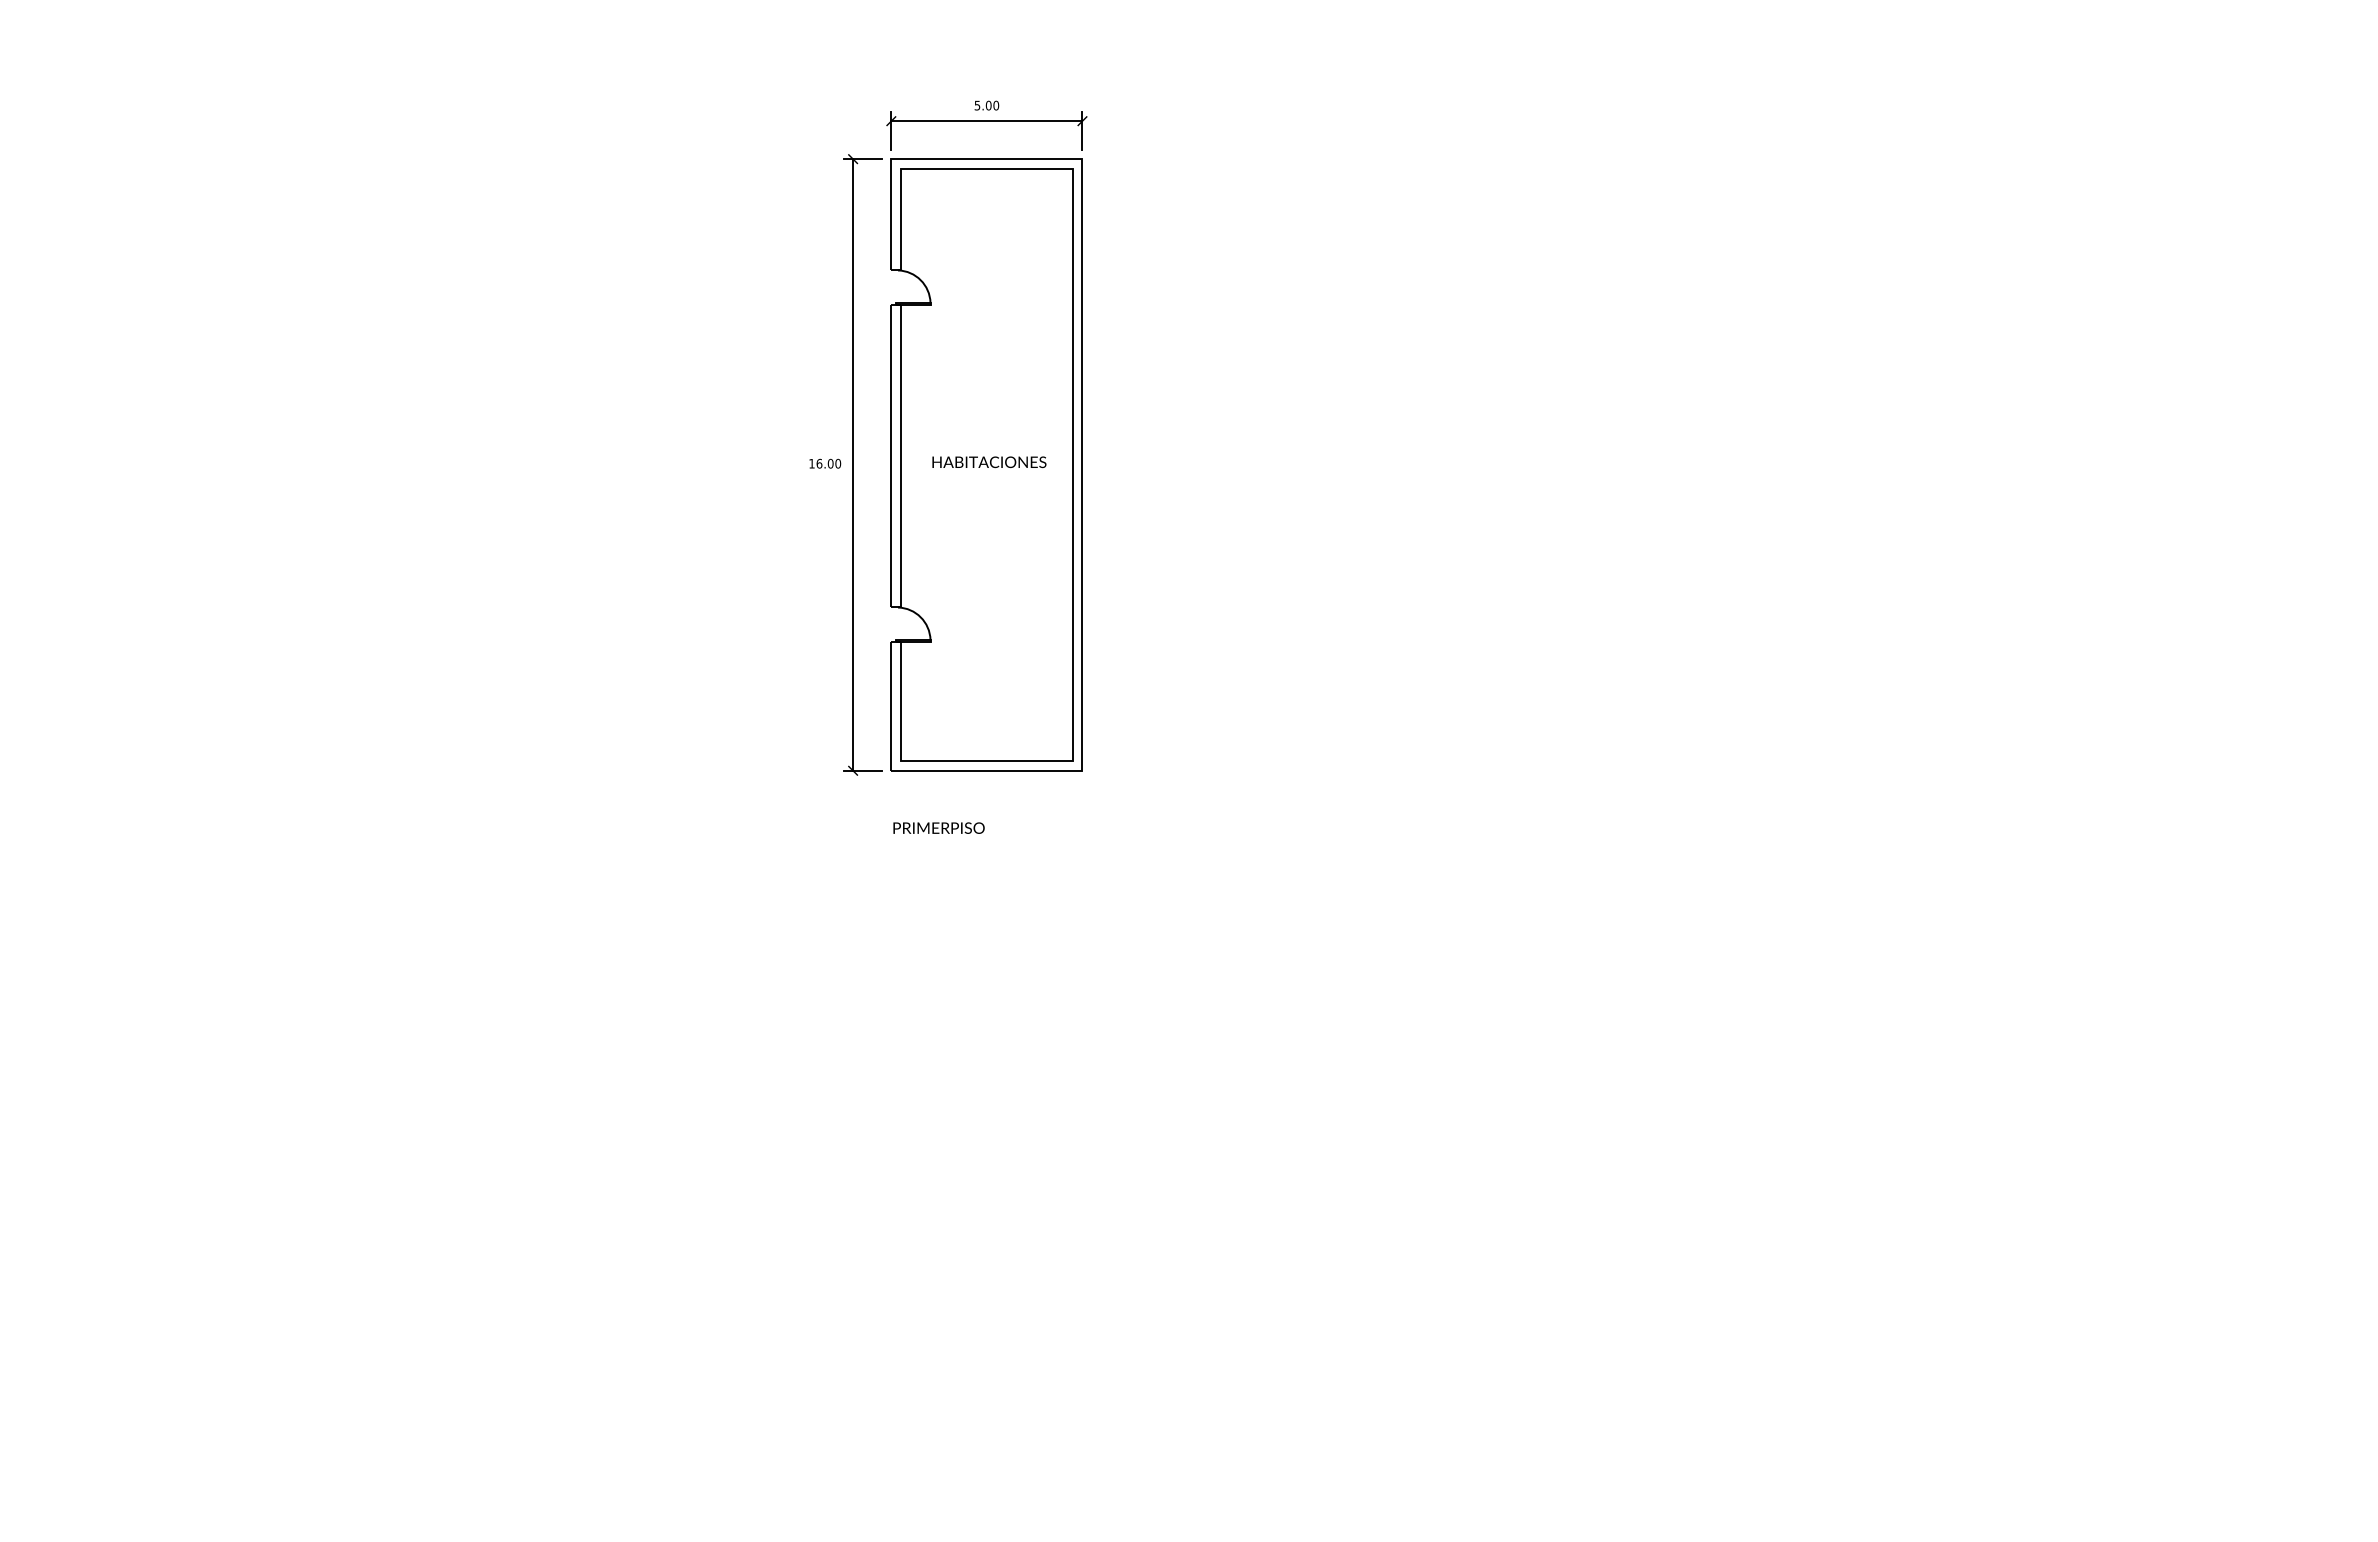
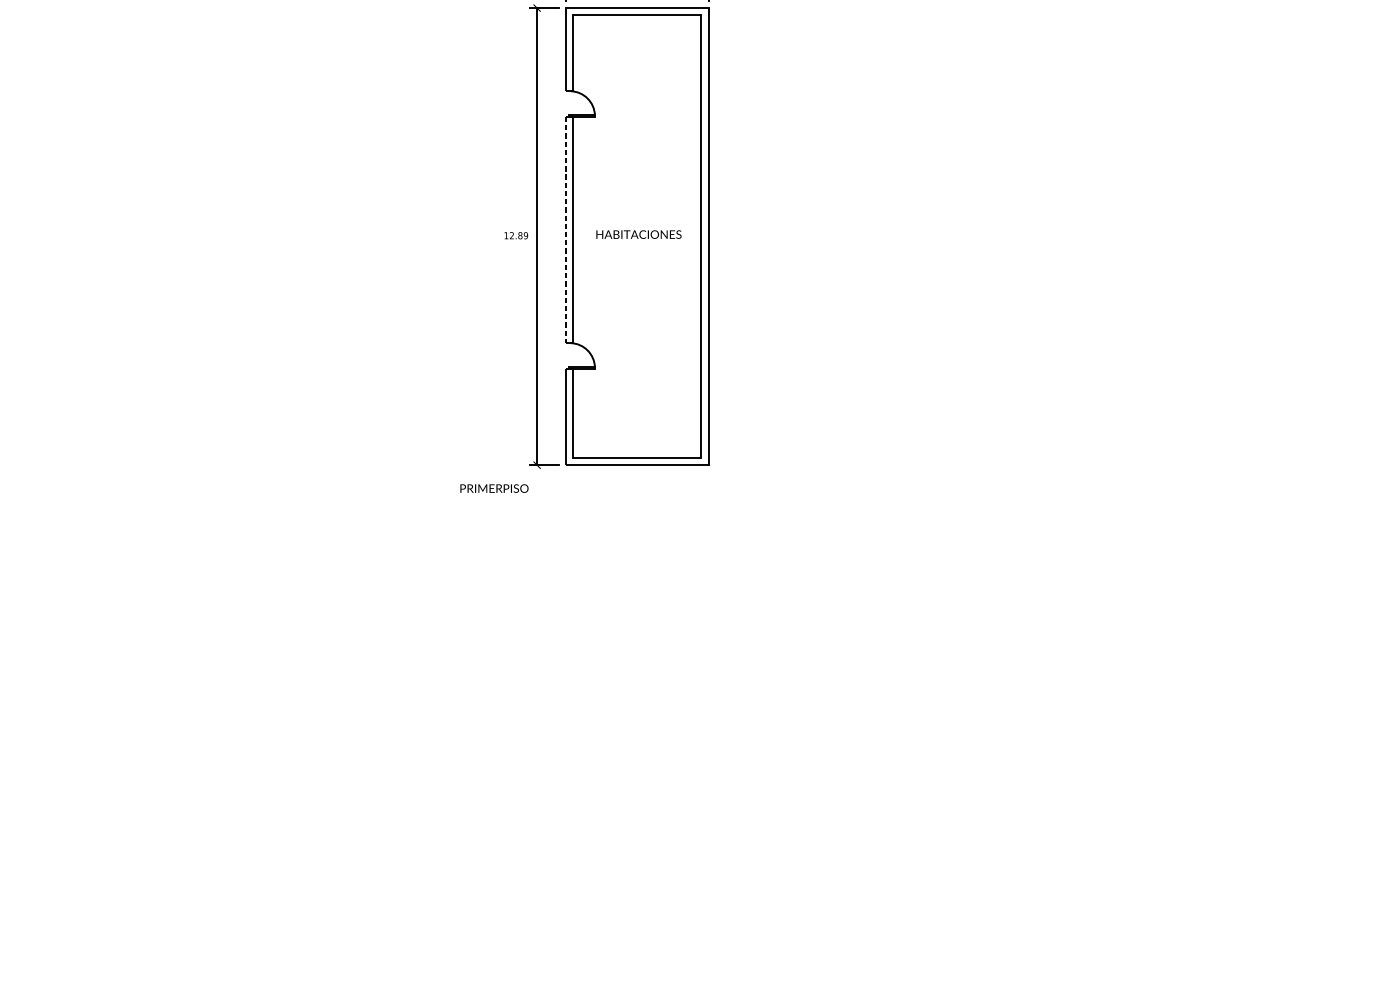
line: (891, 456) -> (565, 230), solid -> dashed
text: (828, 463) -> (518, 235), 16.00 -> 12.89
text: (938, 827) -> (494, 488), moved

